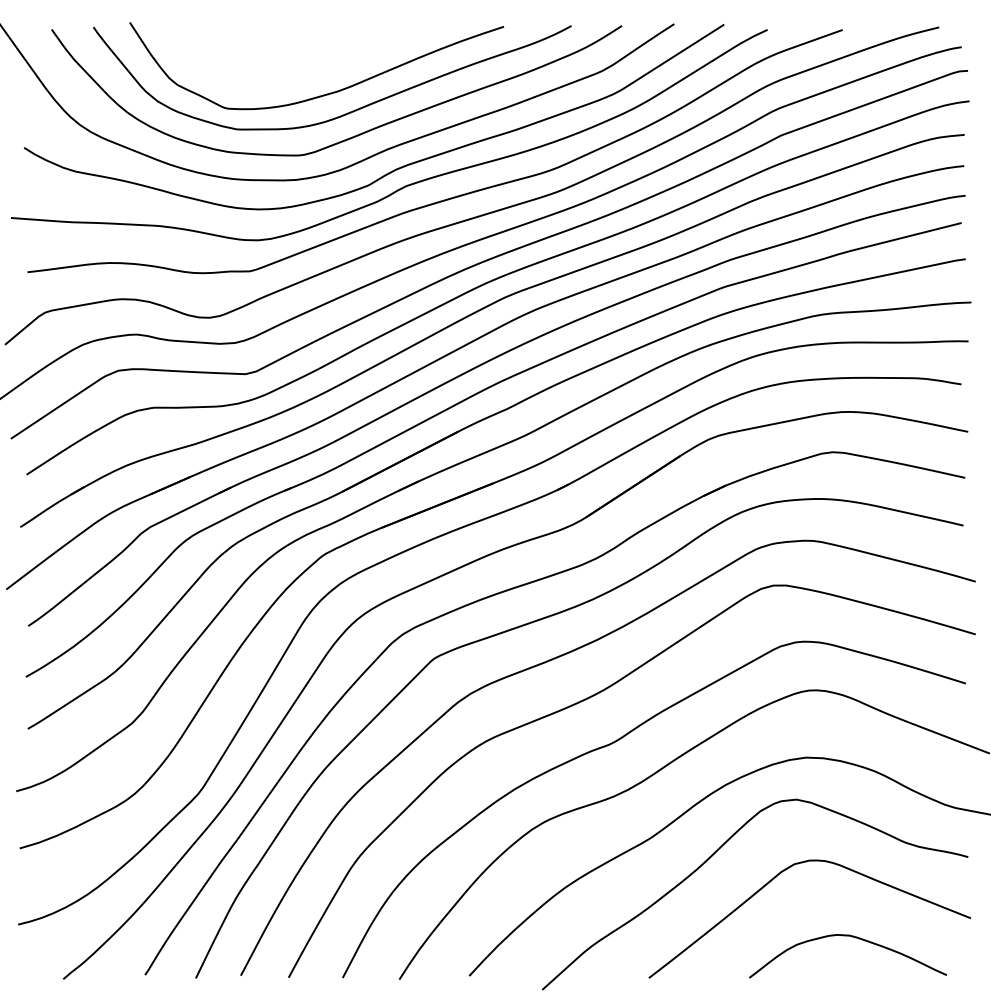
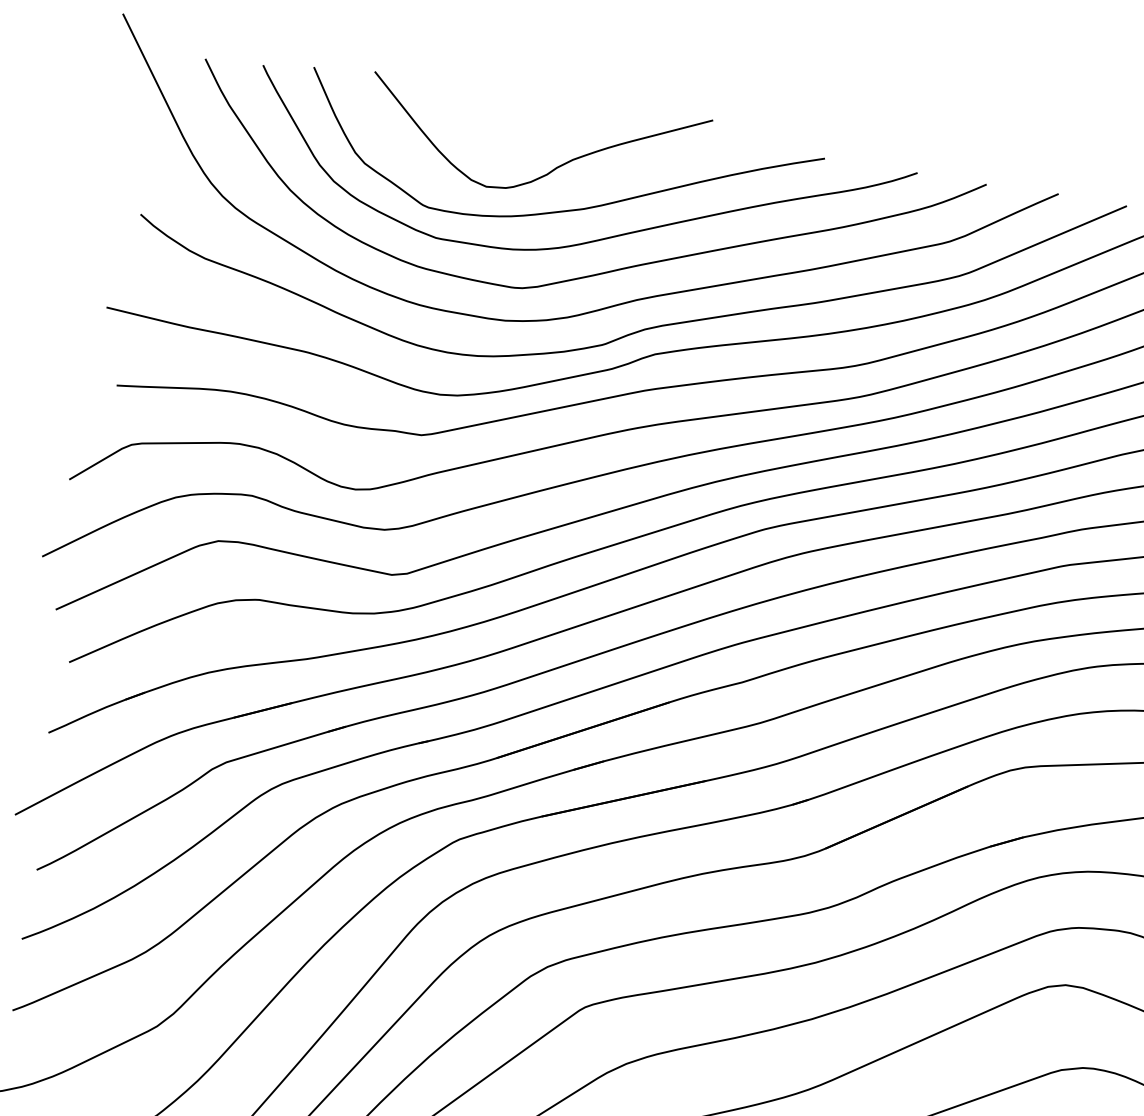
curve: (312, 65) -> (554, 167), added

